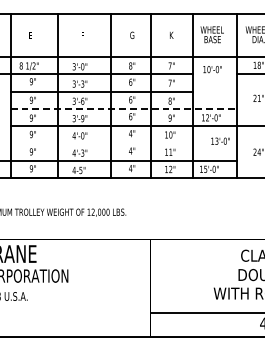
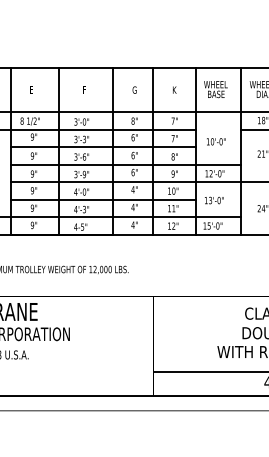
text: (212, 69) -> (216, 141), moved
line: (123, 108) -> (125, 164), dashed -> solid
text: (220, 141) -> (214, 200), moved
line: (101, 143) -> (103, 199), added

